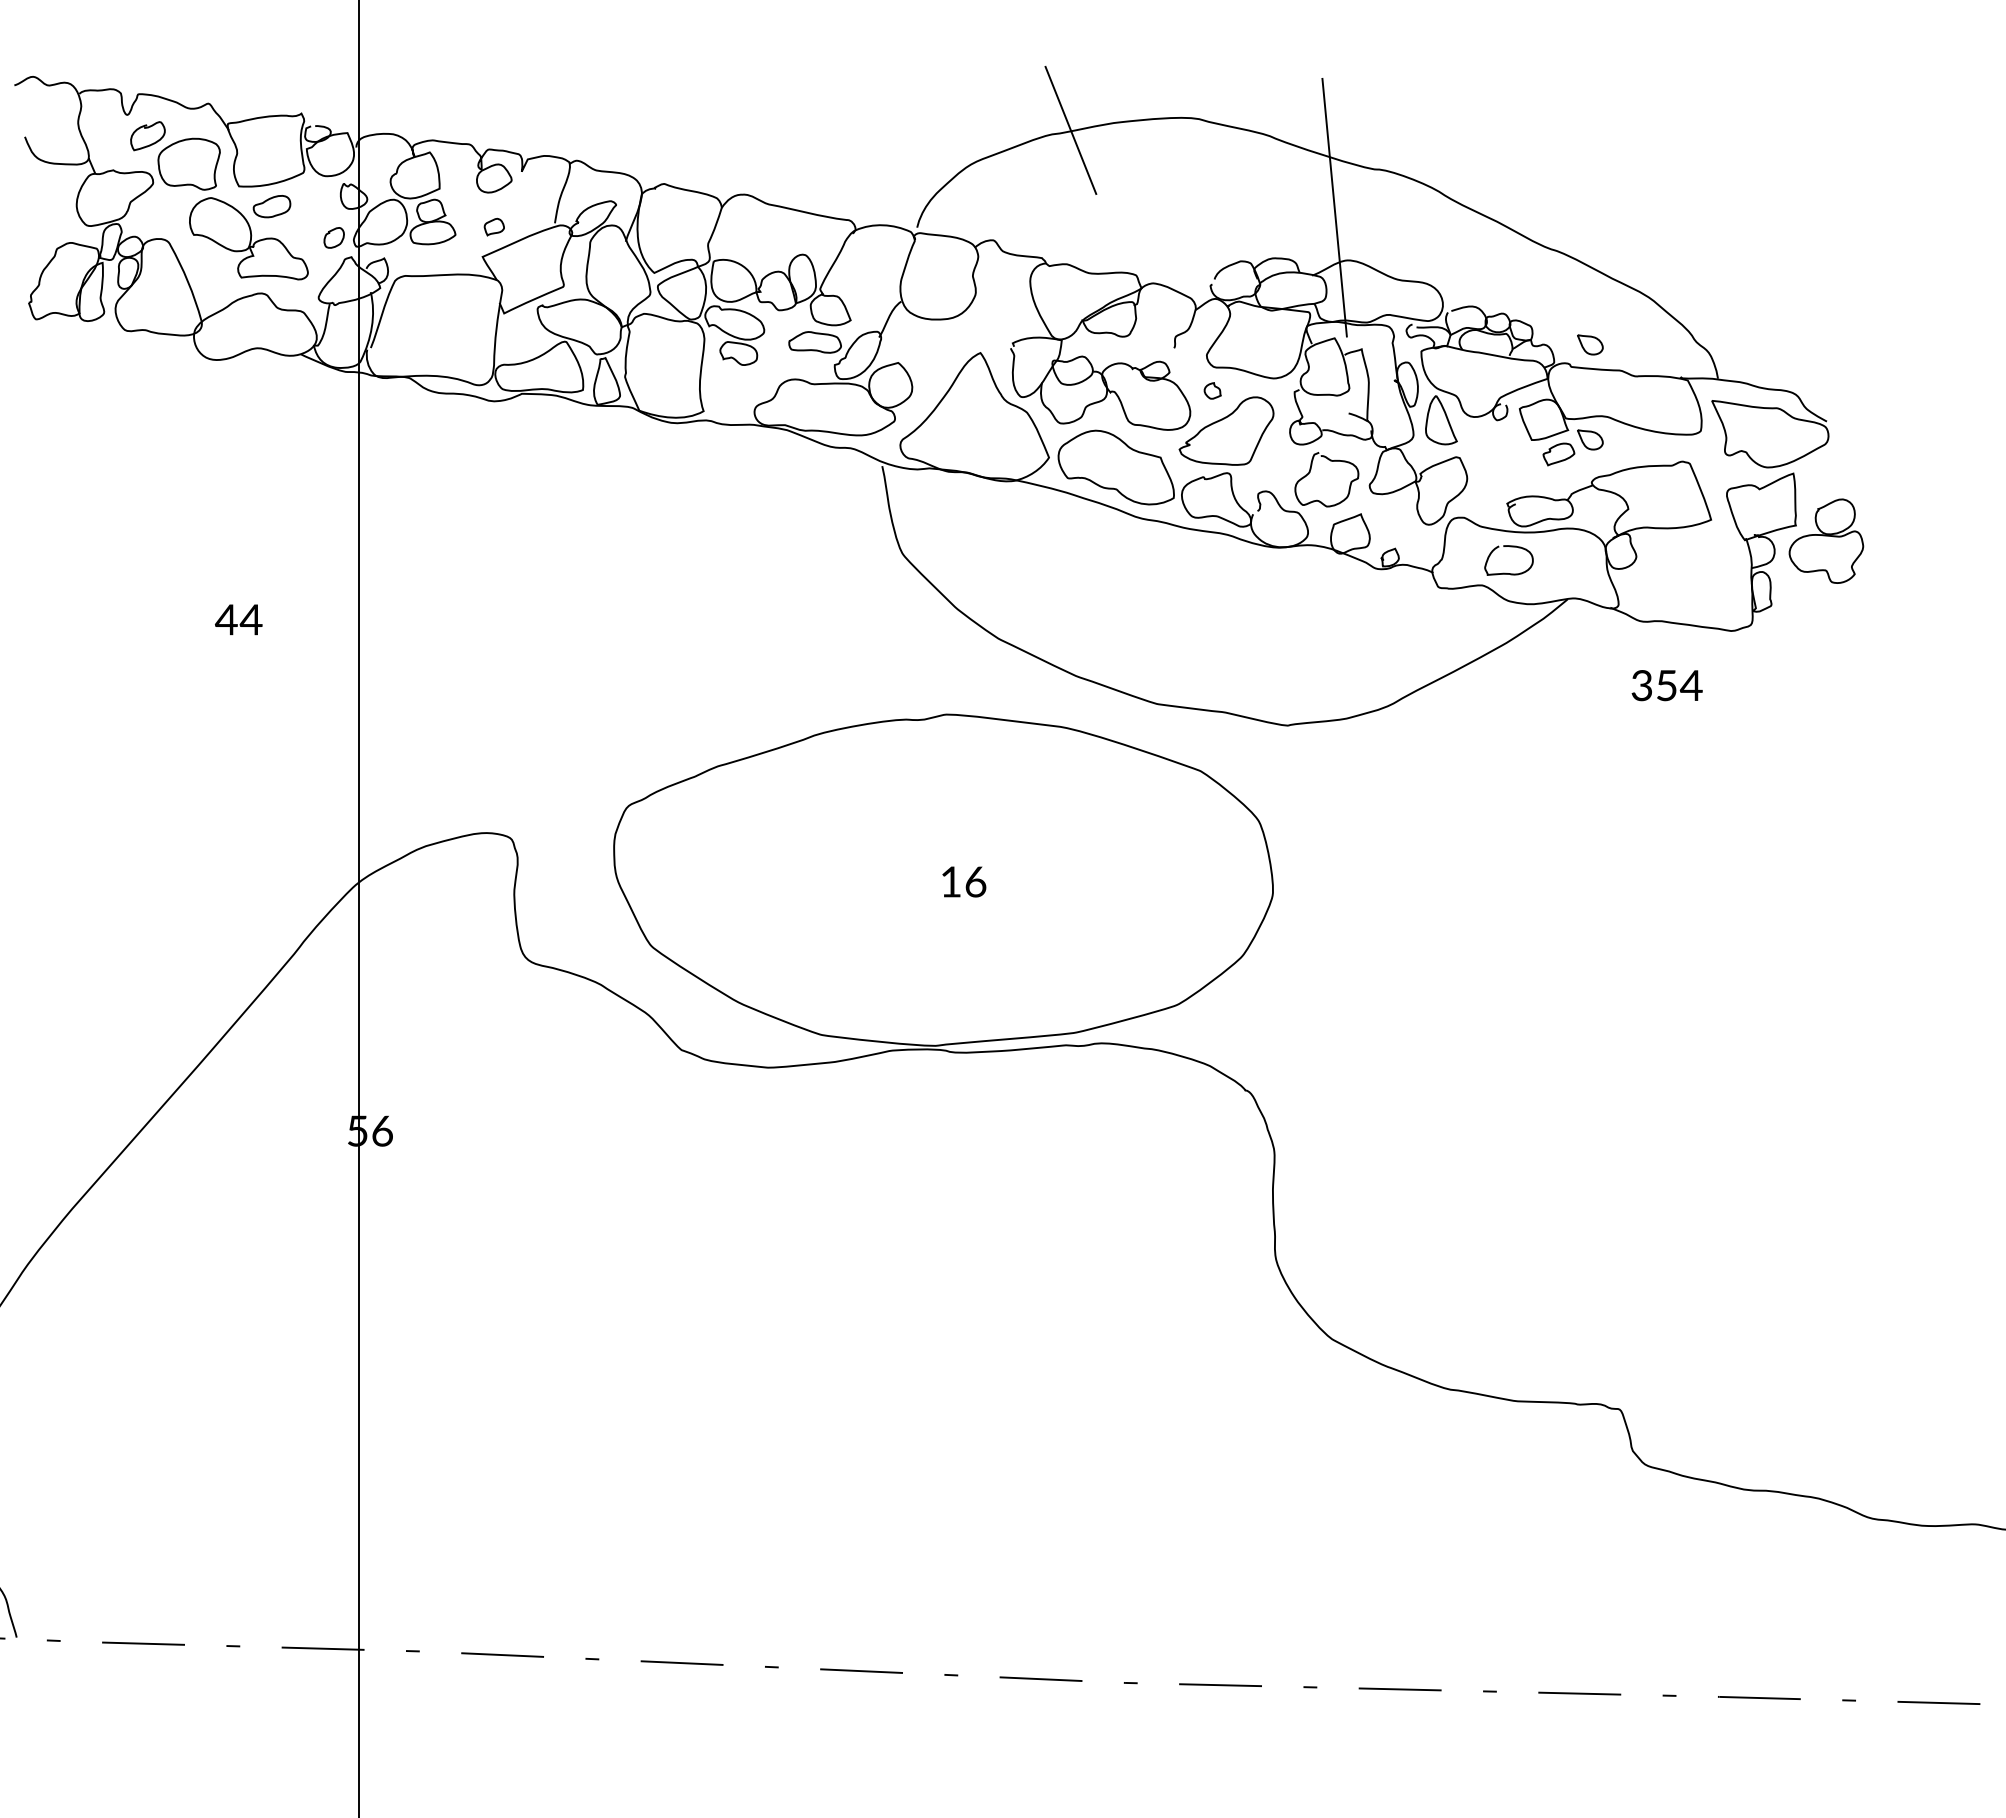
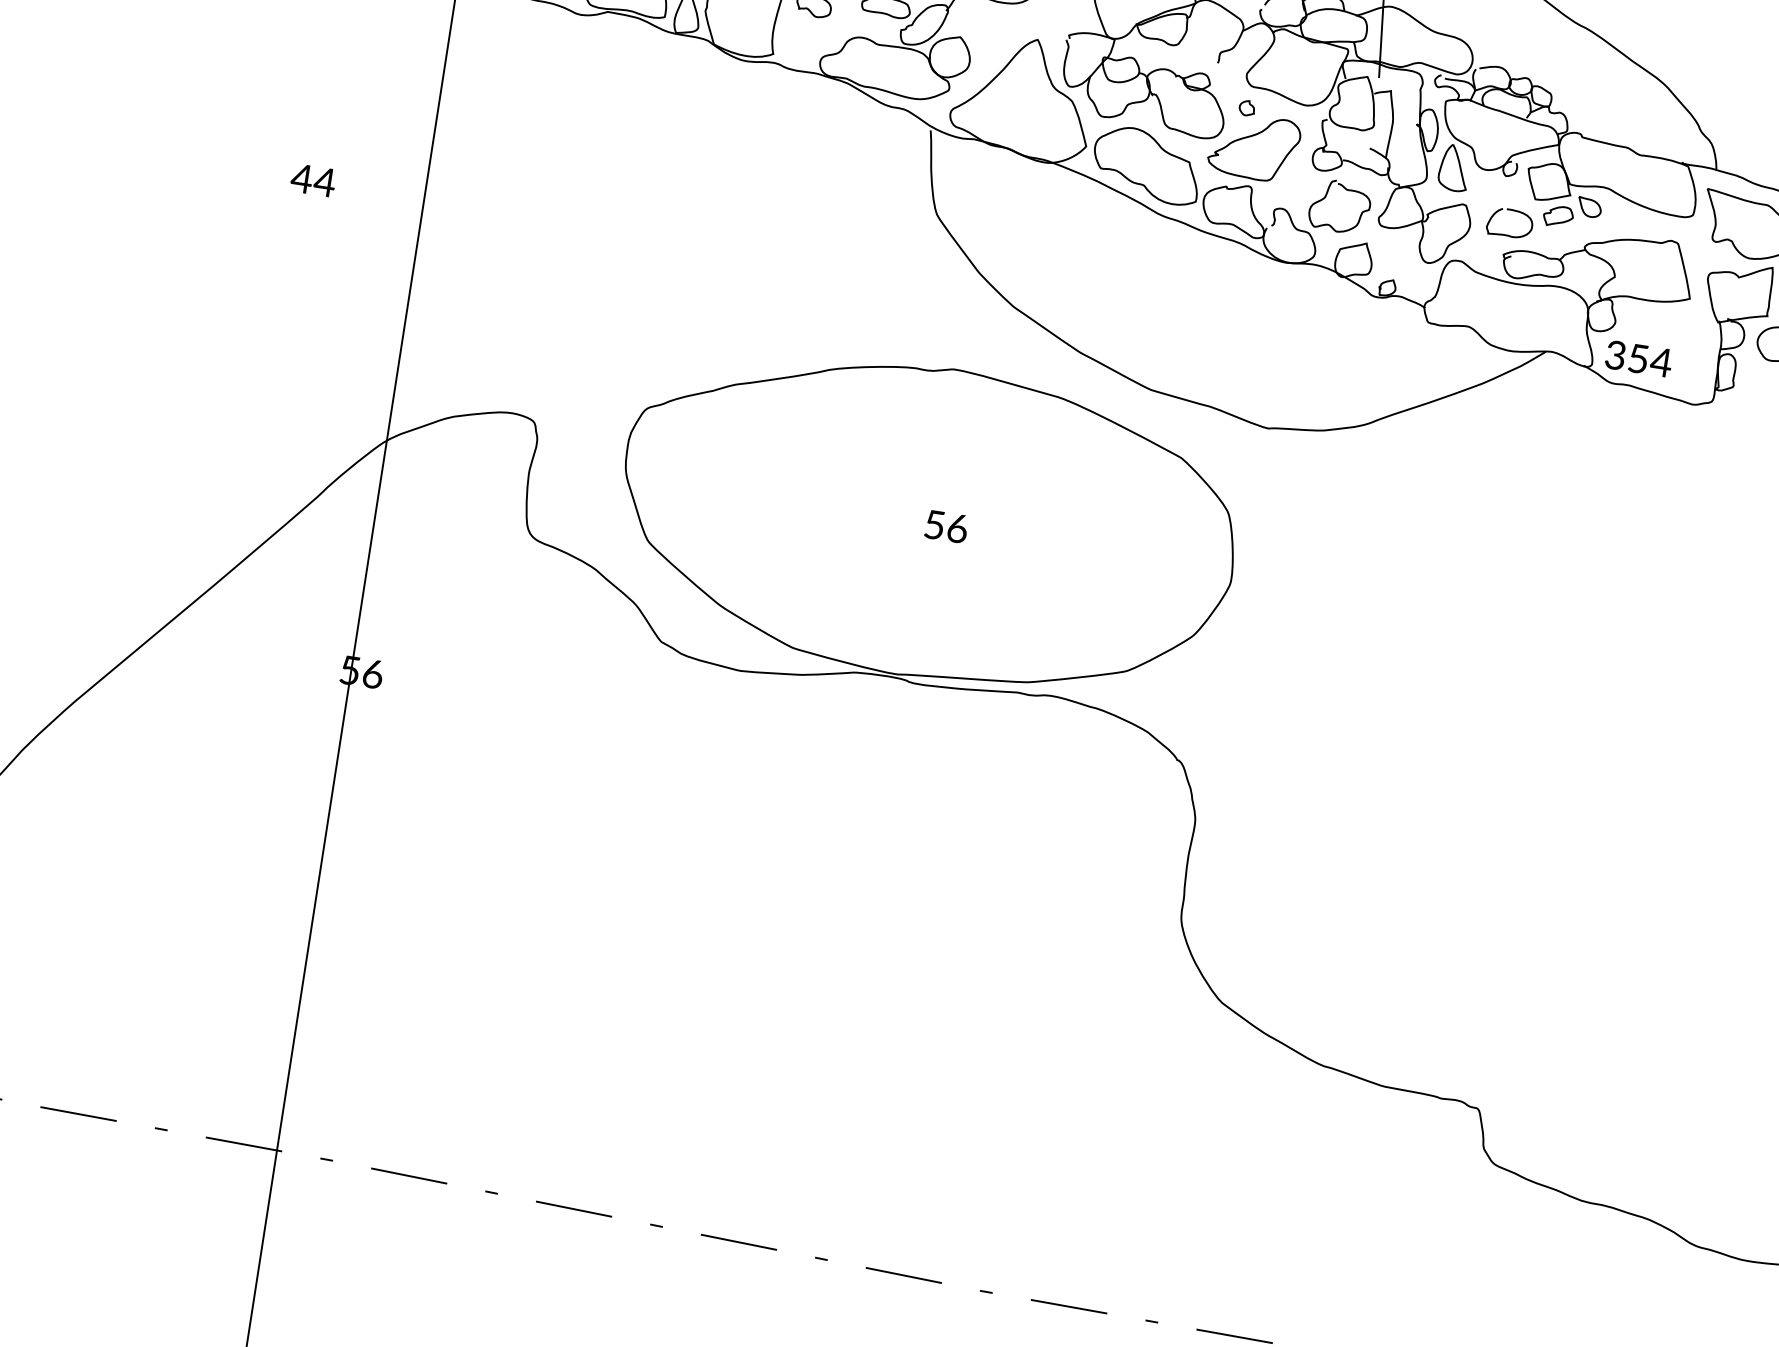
part: (1590, 344) -> (1603, 119), removed
curve: (1505, 572) -> (1505, 233), moved
text: (1666, 685) -> (1638, 358), moved
text: (950, 881) -> (934, 524), 16 -> 56

